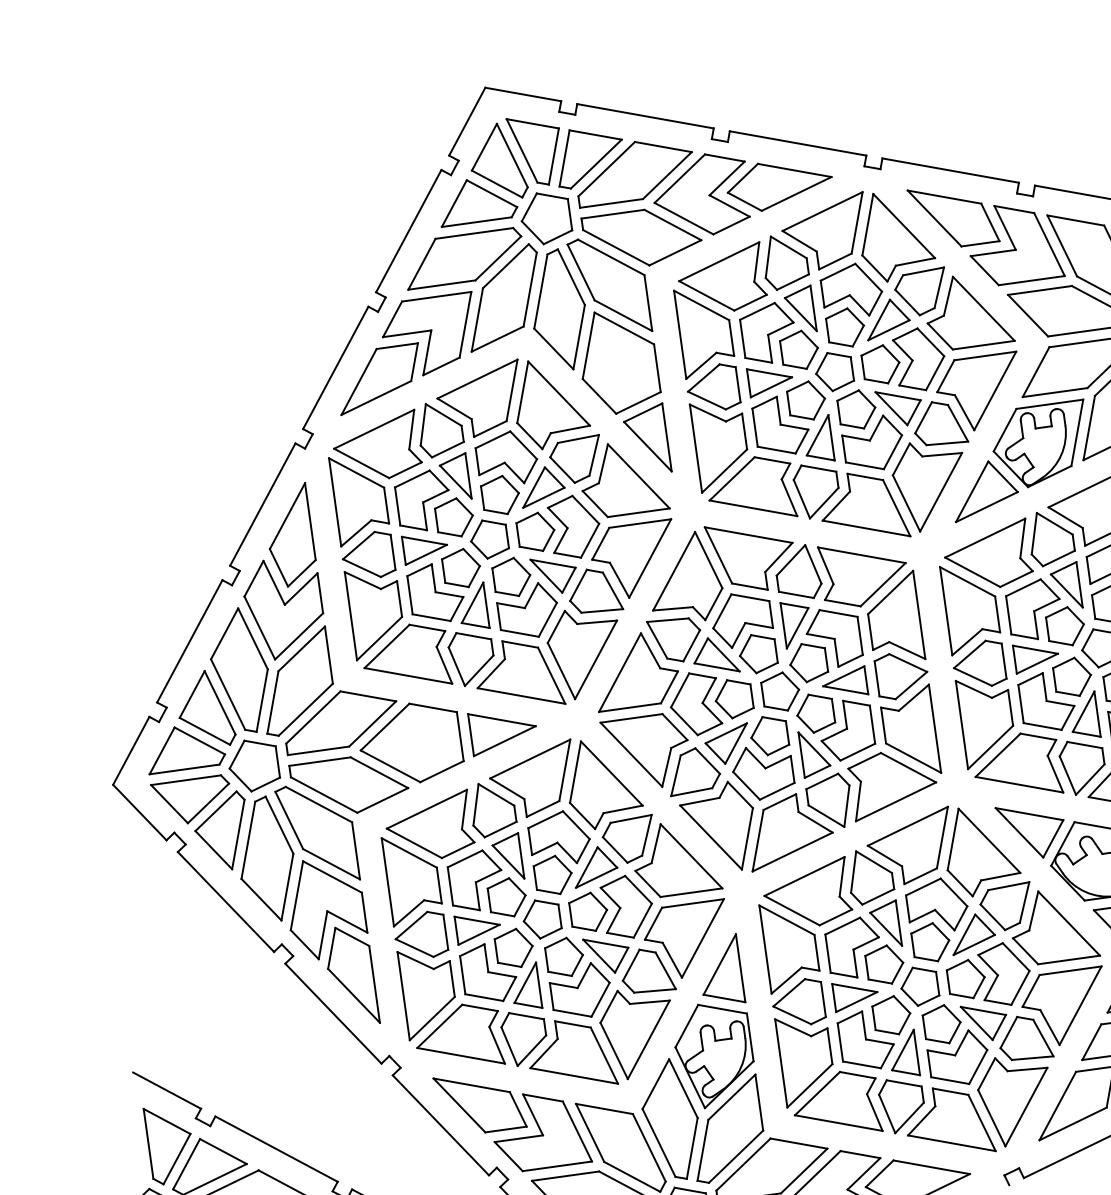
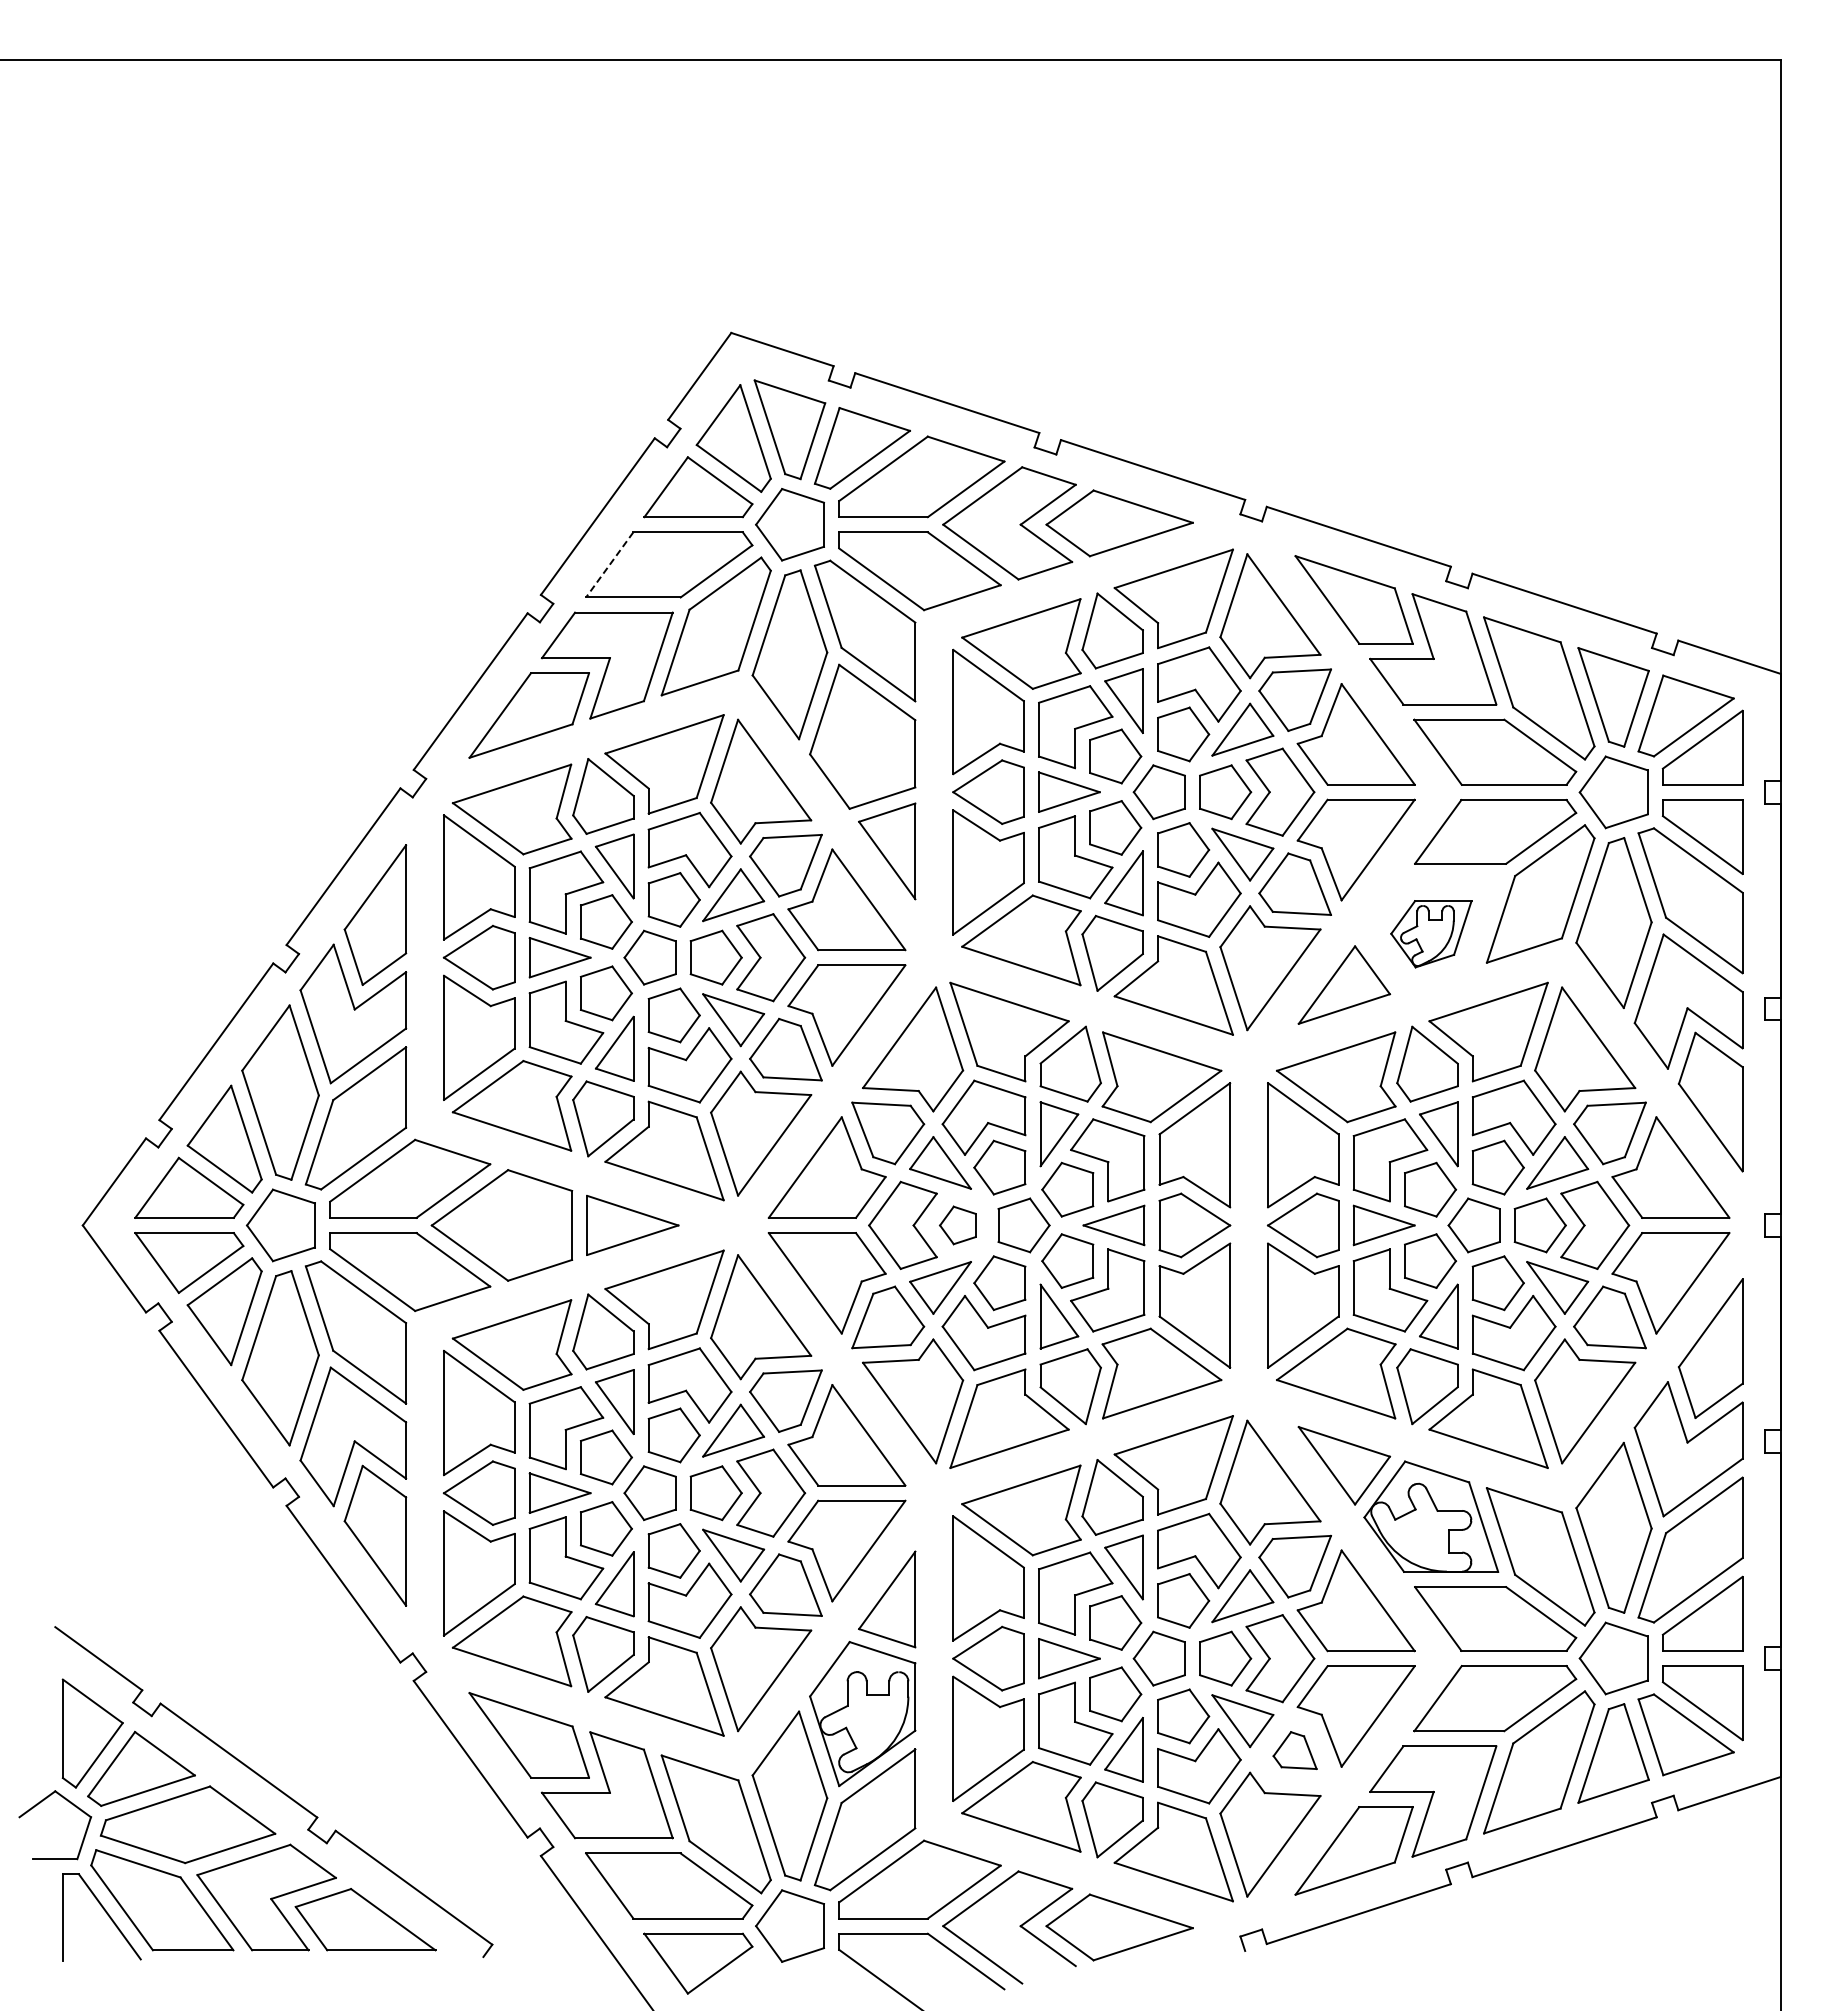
line: (421, 264) -> (609, 565), solid -> dashed
part: (1041, 445) -> (1431, 934), size x0.6
part: (733, 698) -> (957, 1225), size x0.7
part: (1024, 1038) -> (1294, 1750), size x0.6

